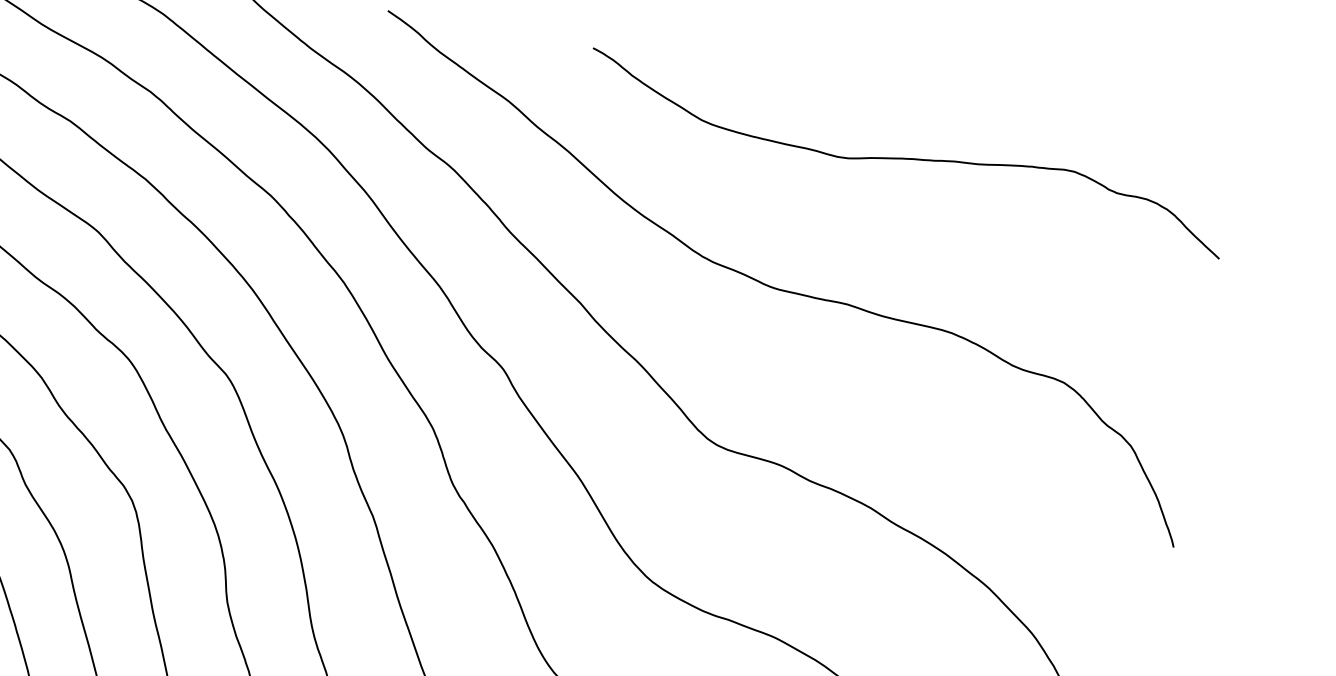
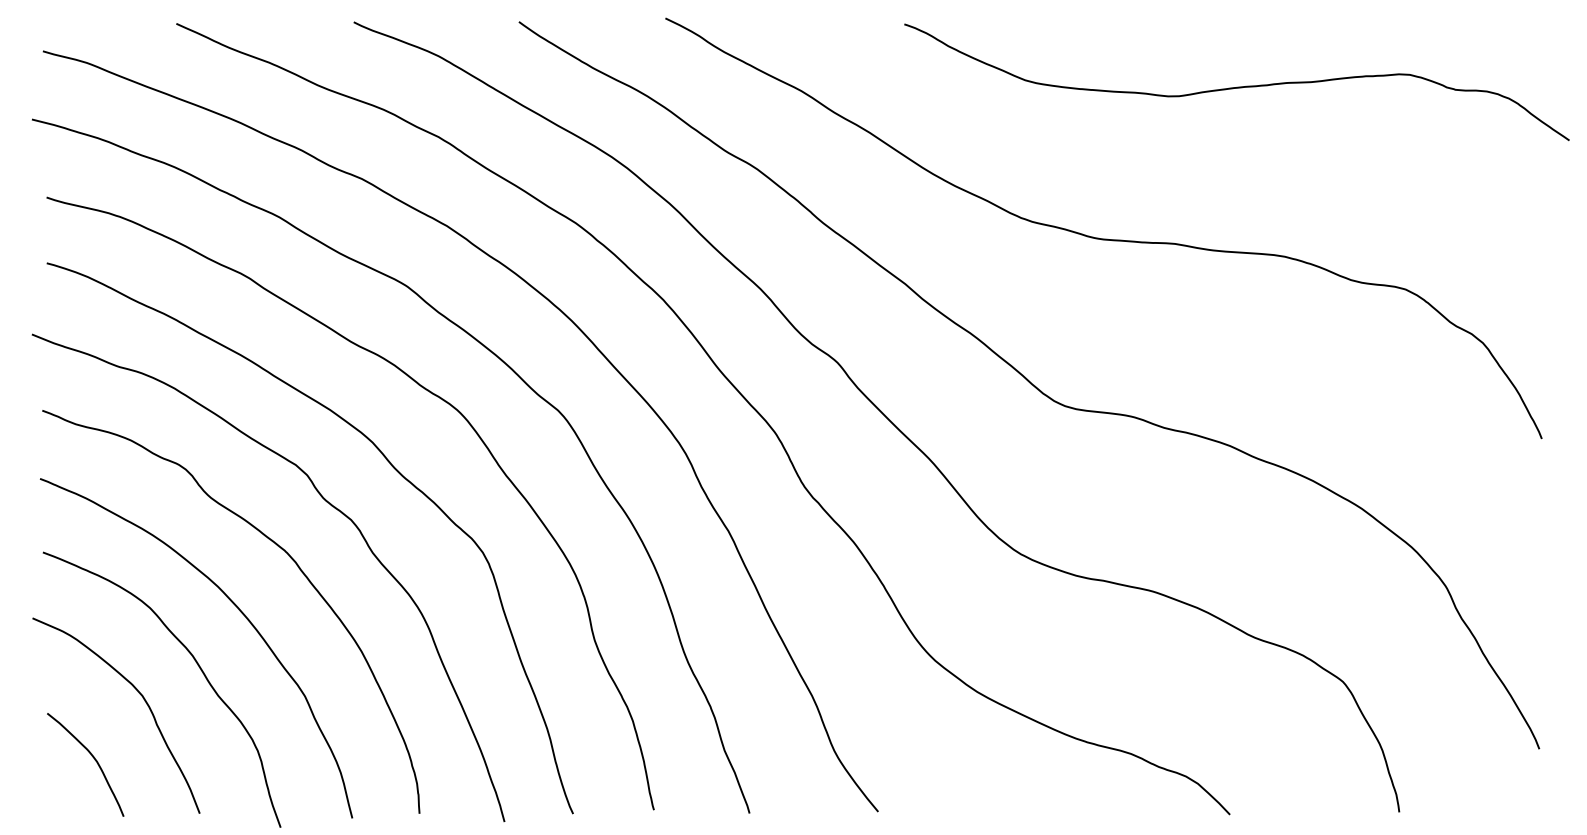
curve: (906, 157) -> (1237, 86), moved

